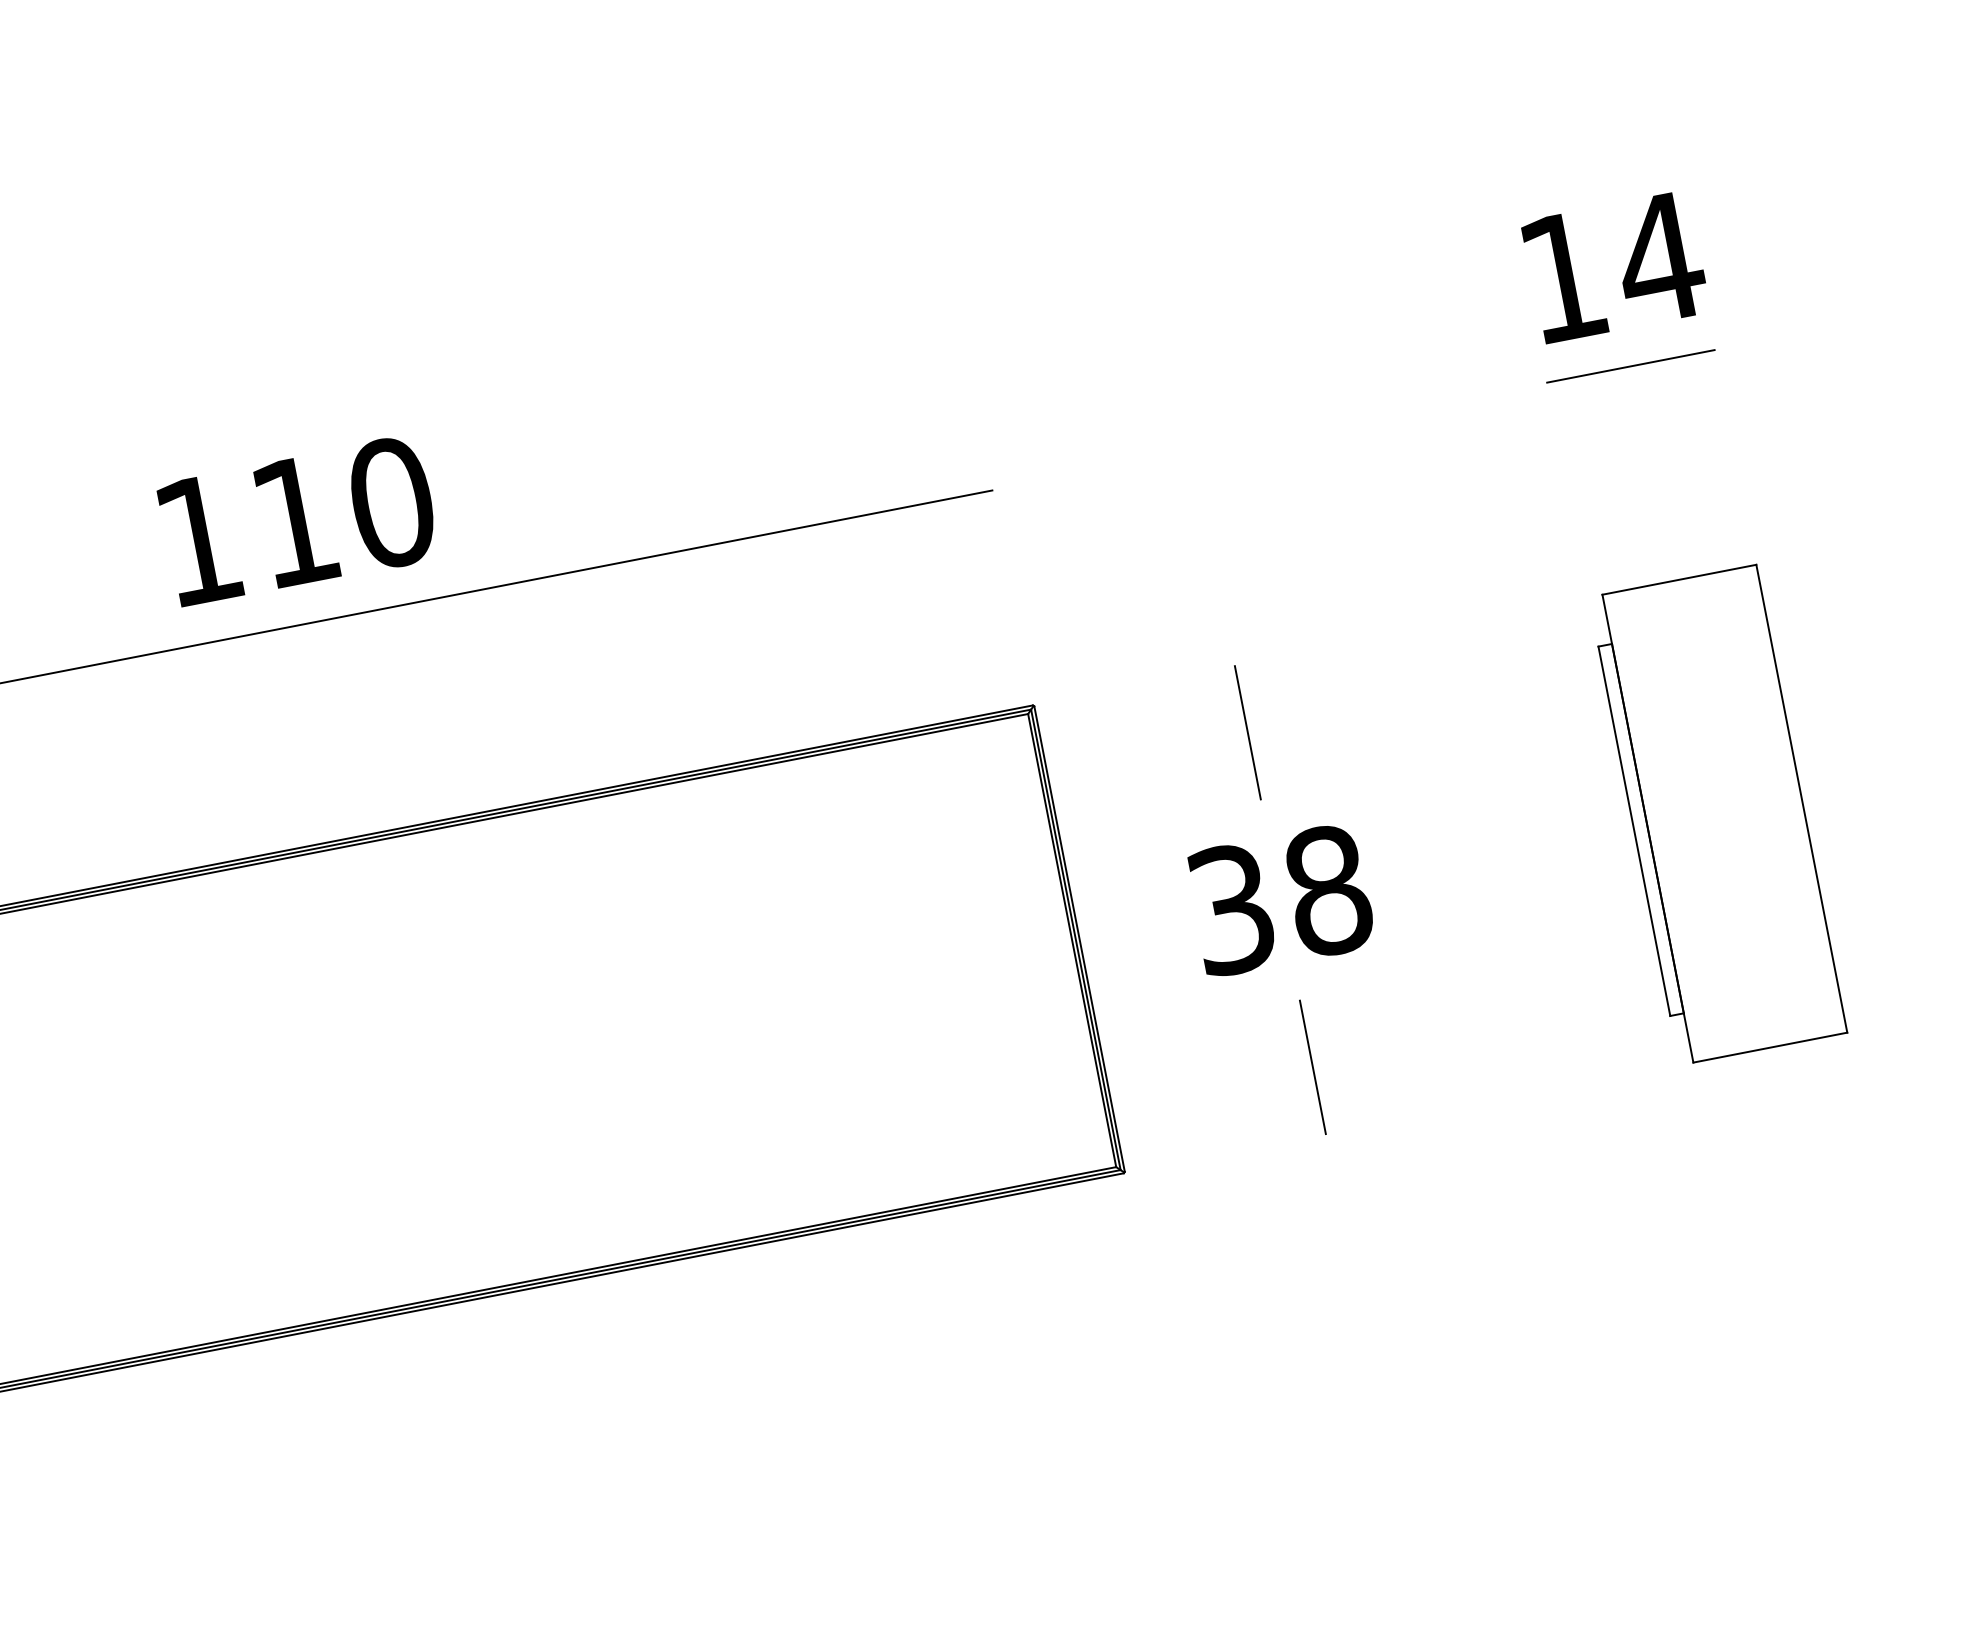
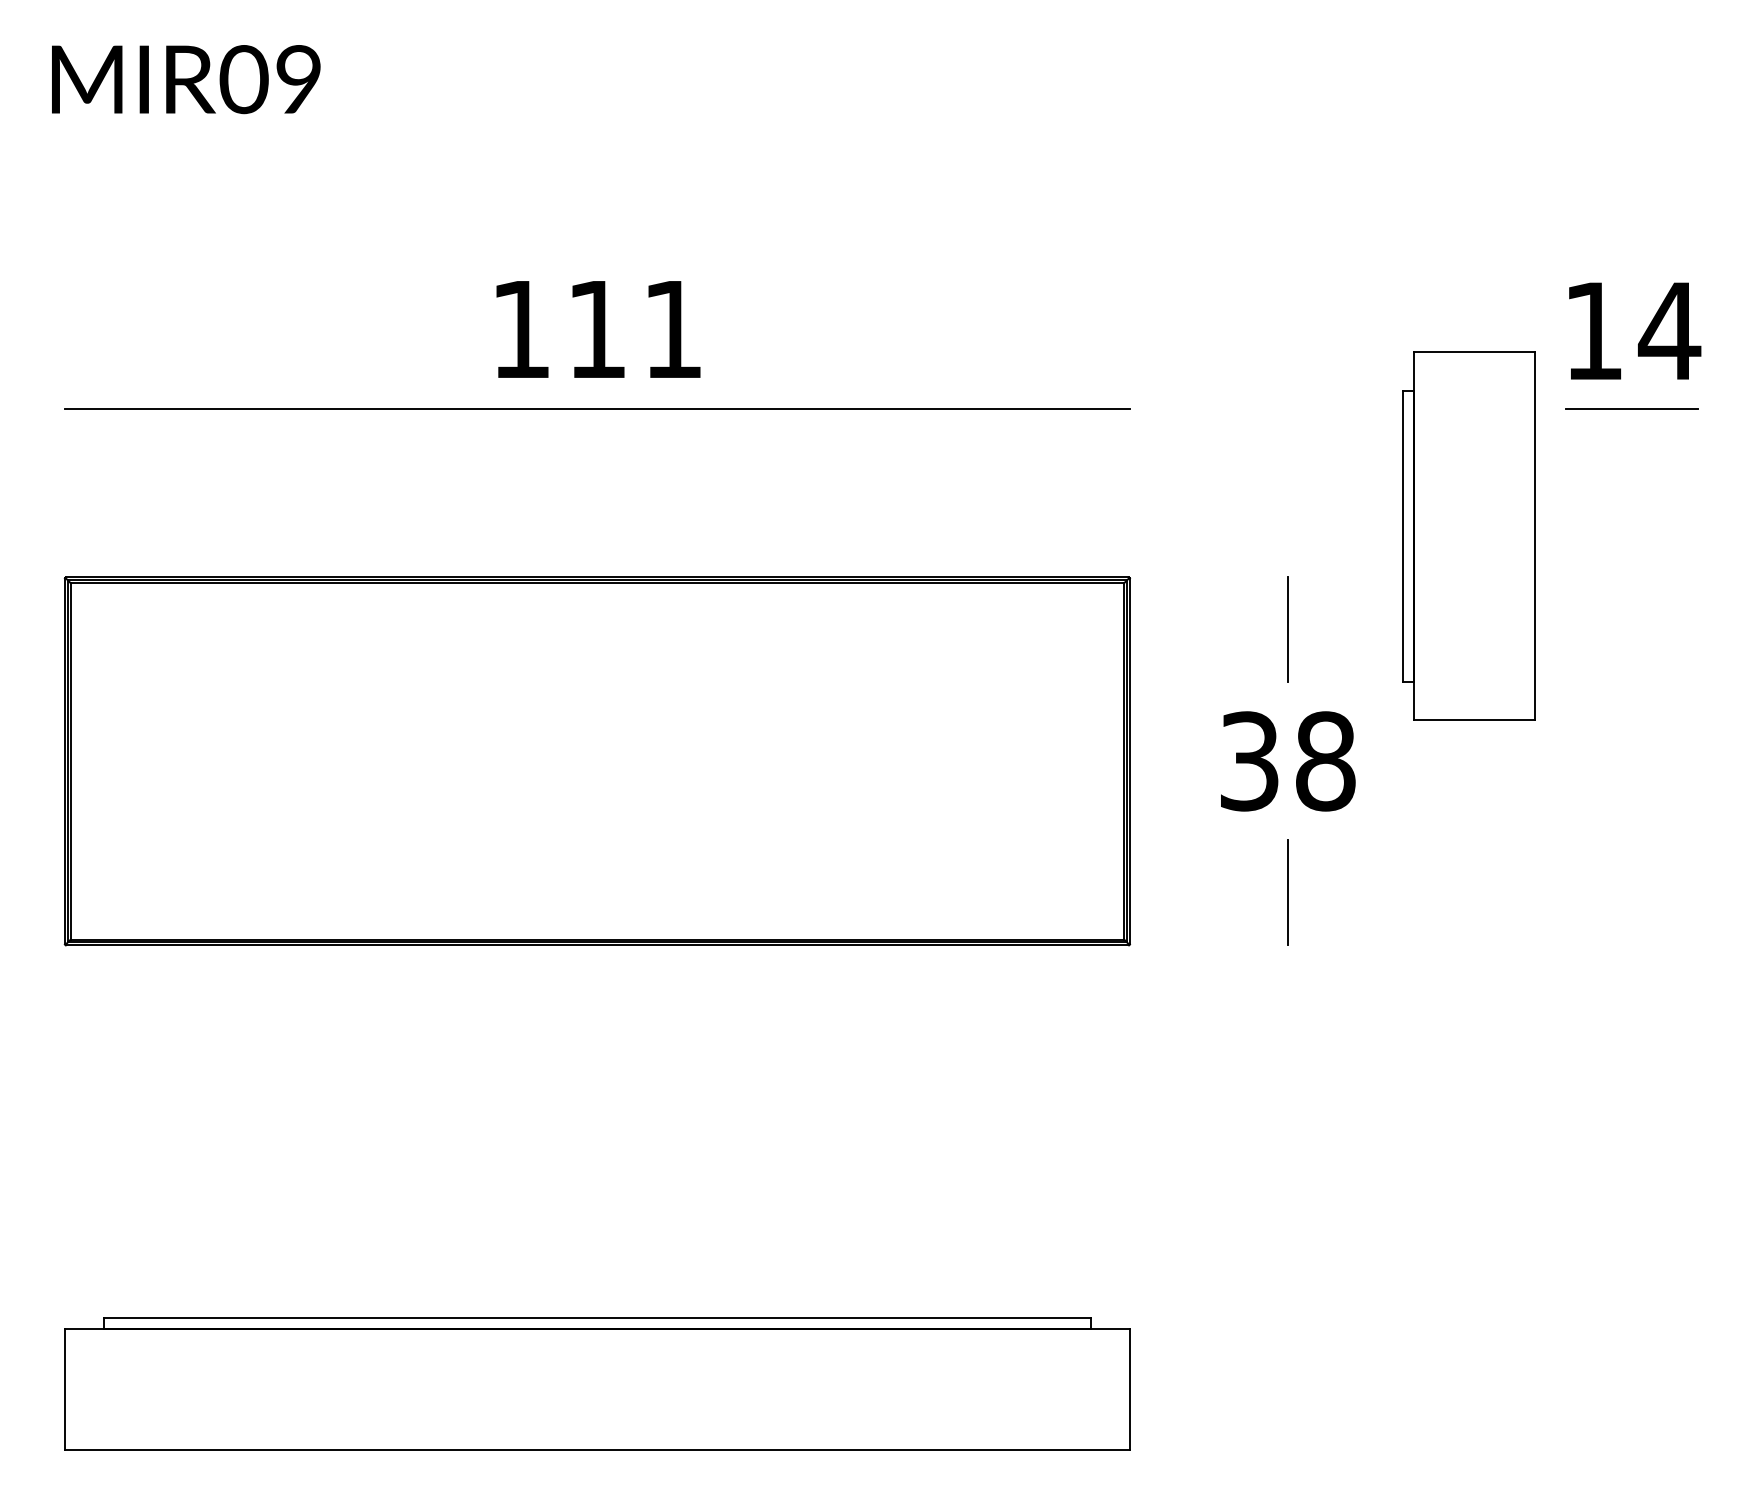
text: (392, 502) -> (673, 329), 110 -> 111
part: (1717, 814) -> (1468, 535), moved

